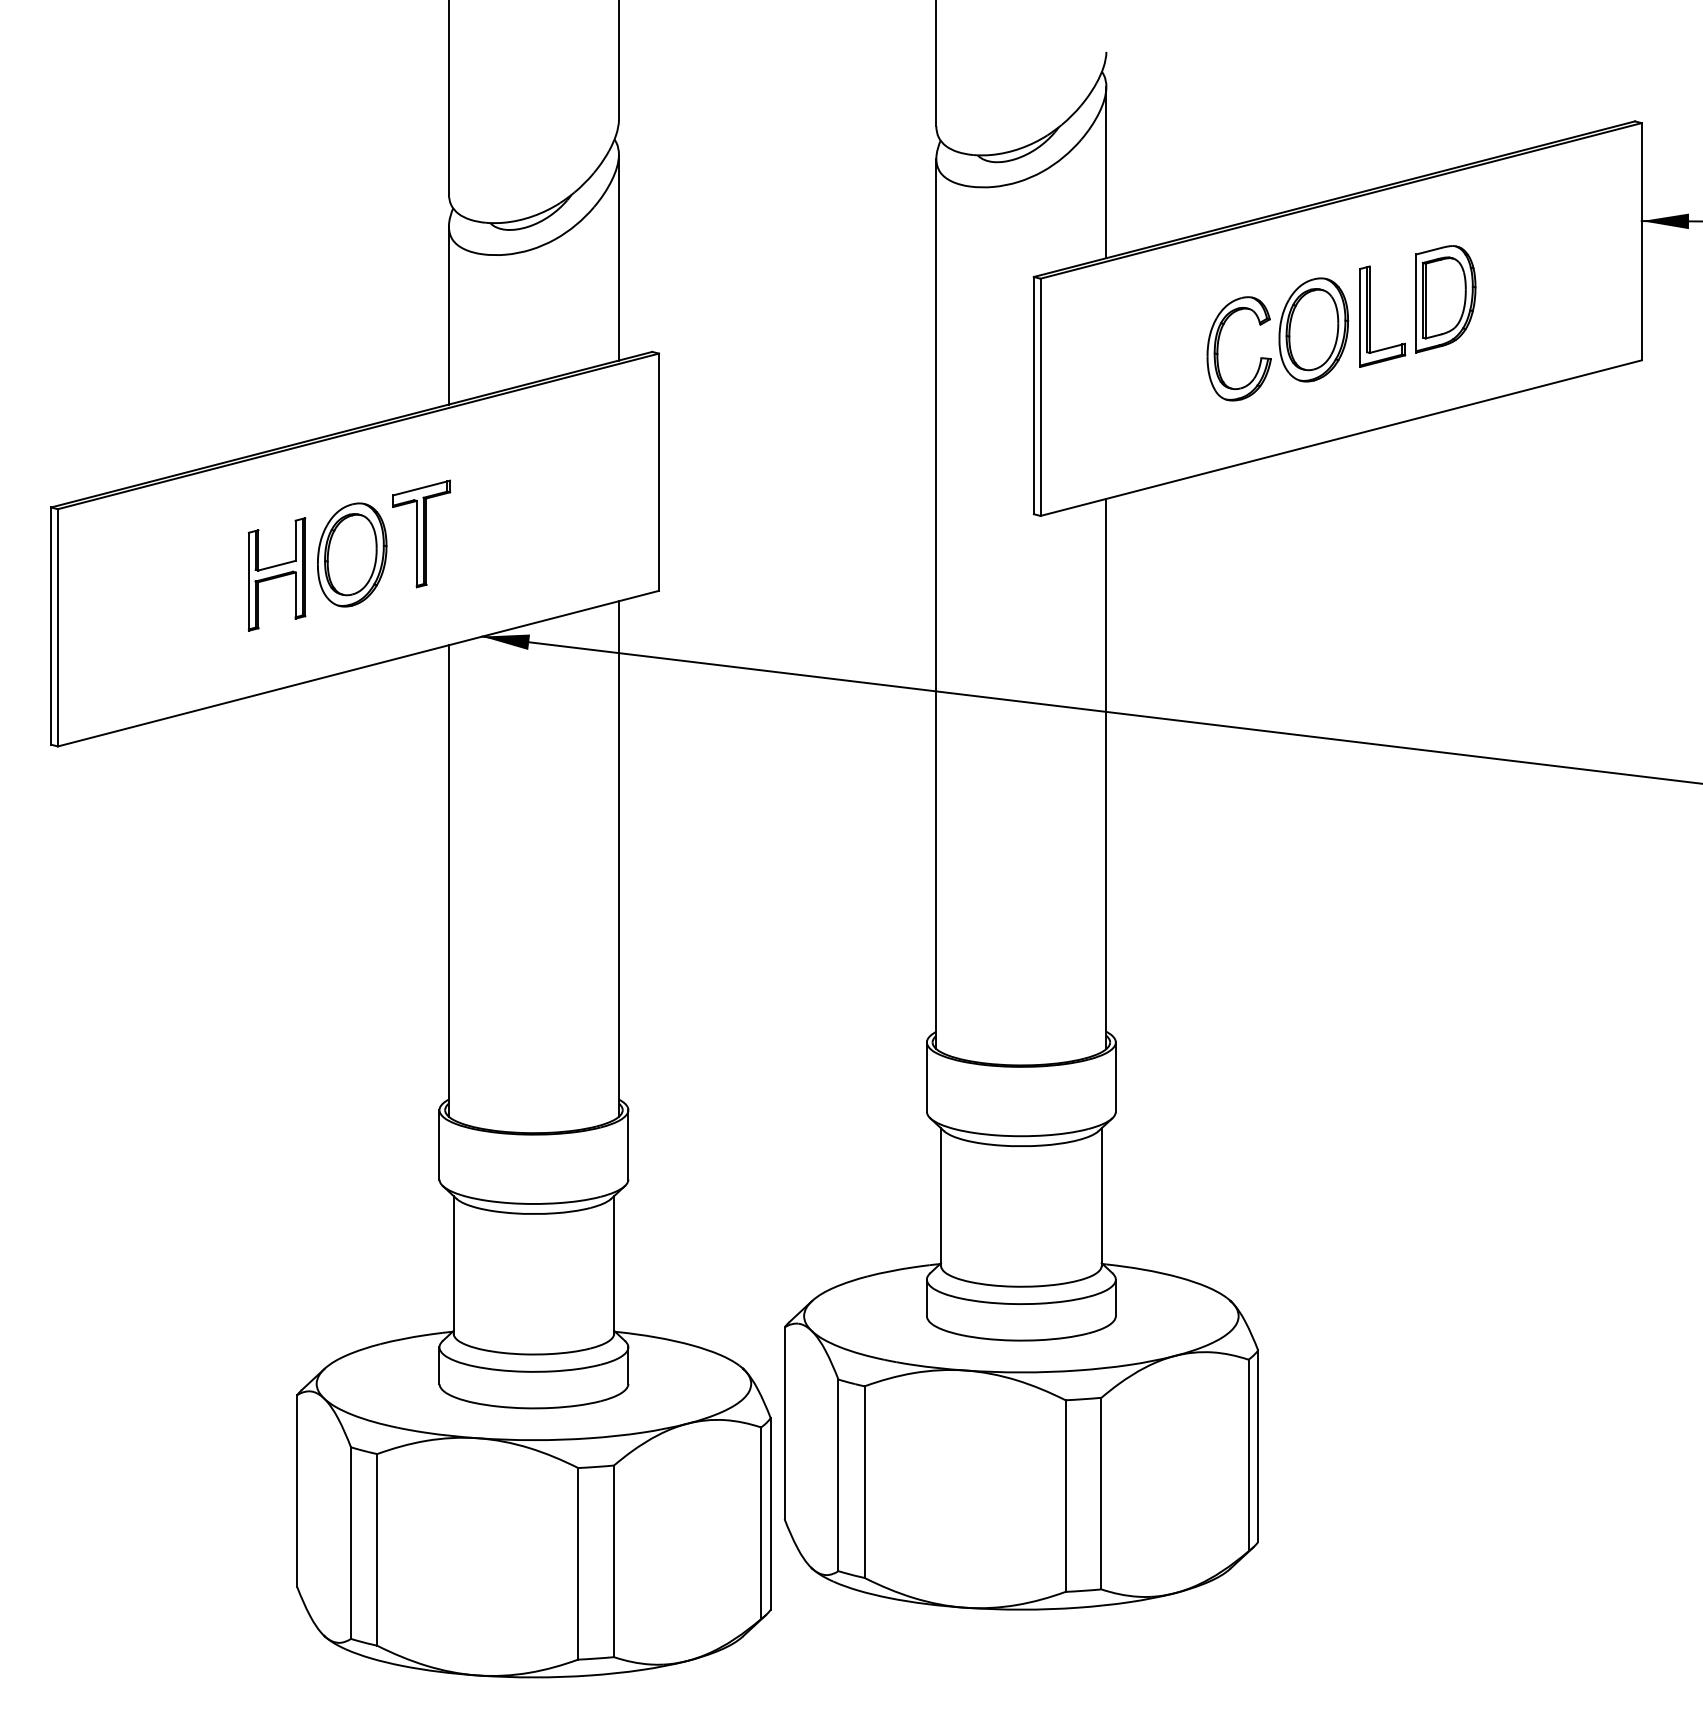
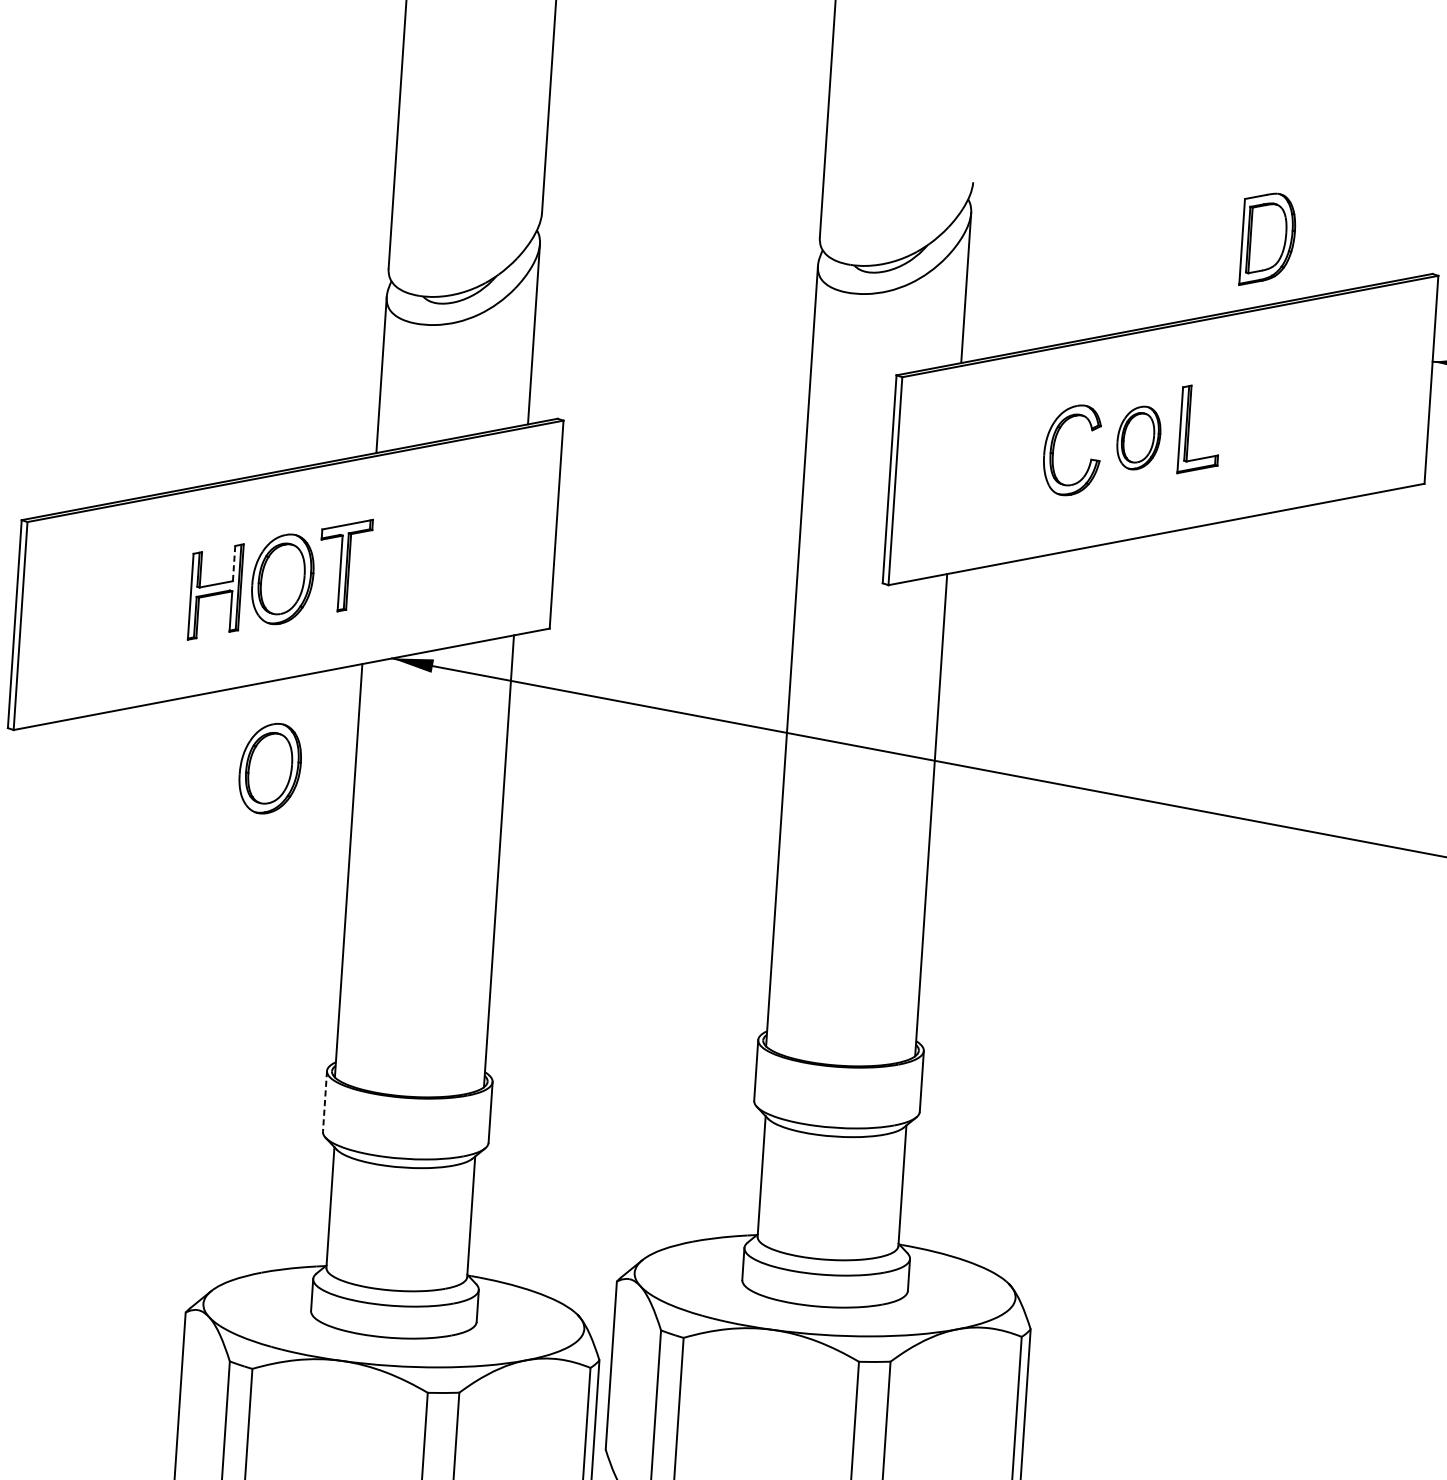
part: (1445, 299) -> (1267, 240), moved
part: (1313, 329) -> (1138, 437), size x0.7
line: (295, 541) -> (233, 564), solid -> dashed
part: (352, 770) -> (270, 768), added
line: (439, 1144) -> (325, 1101), solid -> dashed

